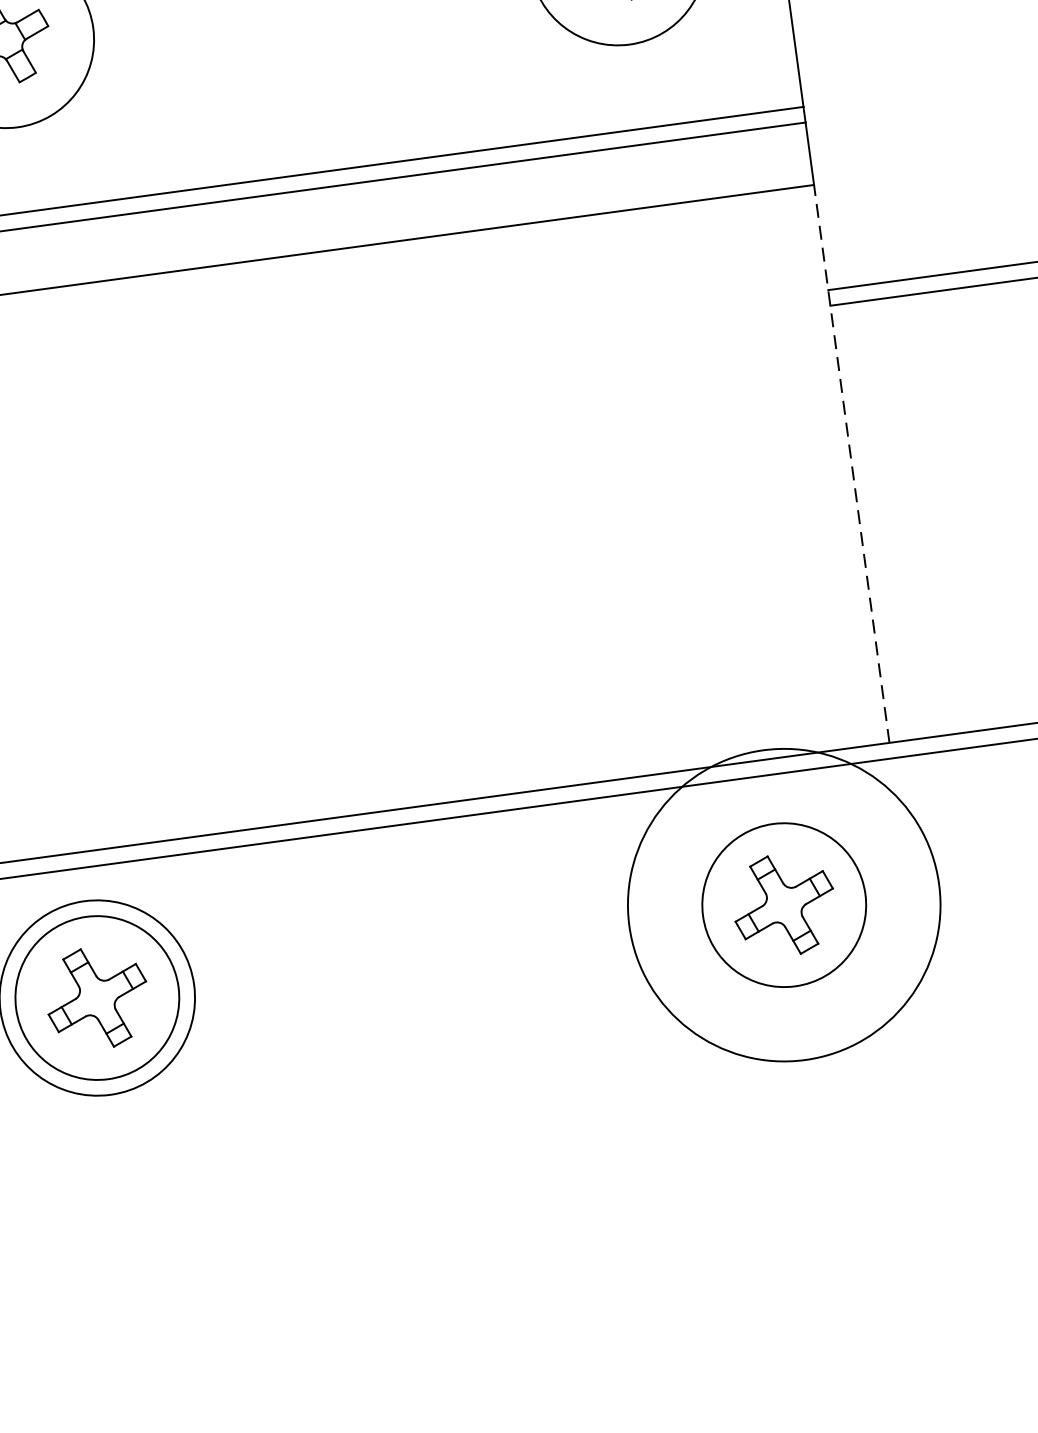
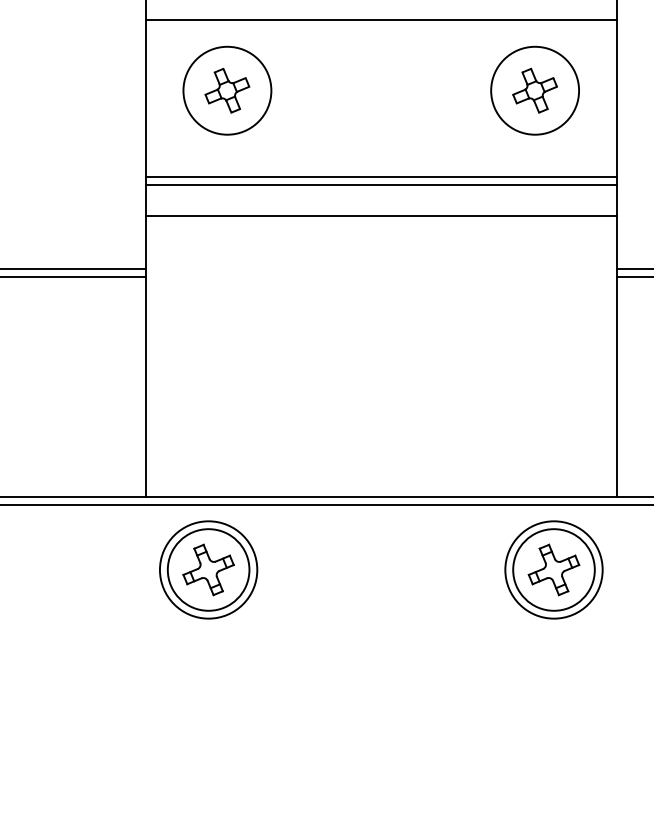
line: (851, 463) -> (616, 356), dashed -> solid
circle: (783, 904) -> (553, 569), size x0.62

